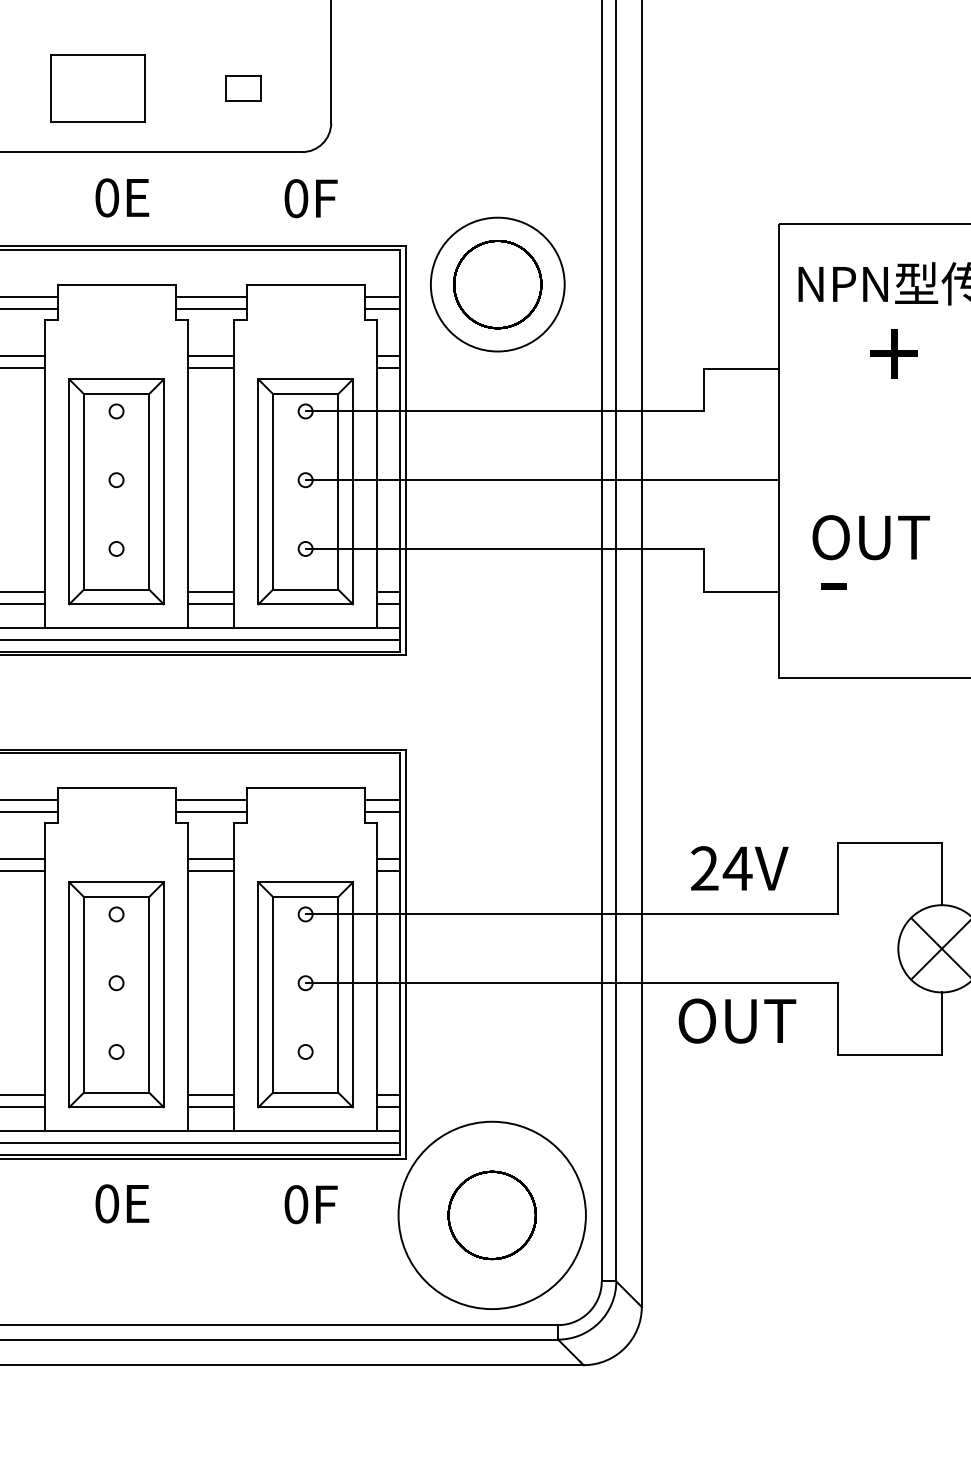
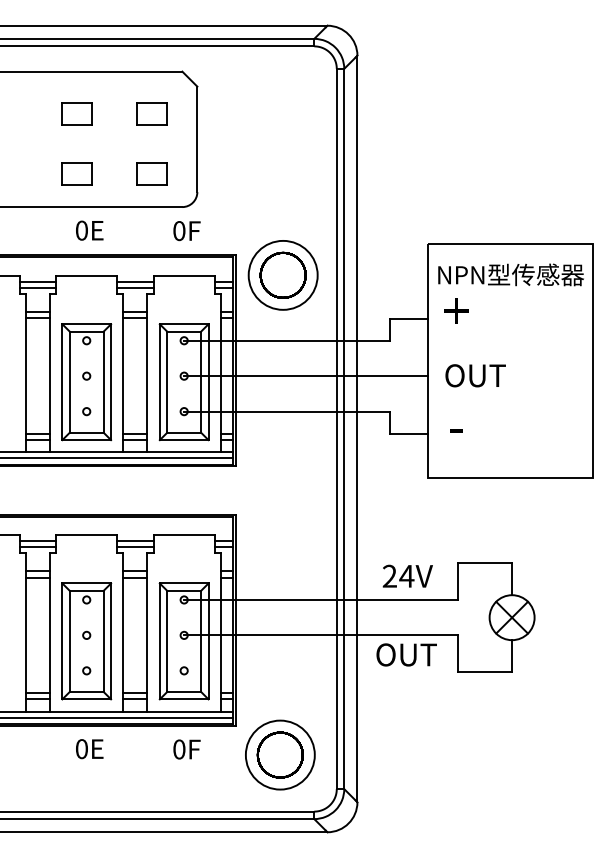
part: (96, 86) -> (76, 173), size x0.62
part: (242, 86) -> (151, 173), size x1.67
text: (894, 352) -> (456, 310), moved
text: (870, 537) -> (475, 375), moved
circle: (490, 1214) -> (279, 754), size x0.71

